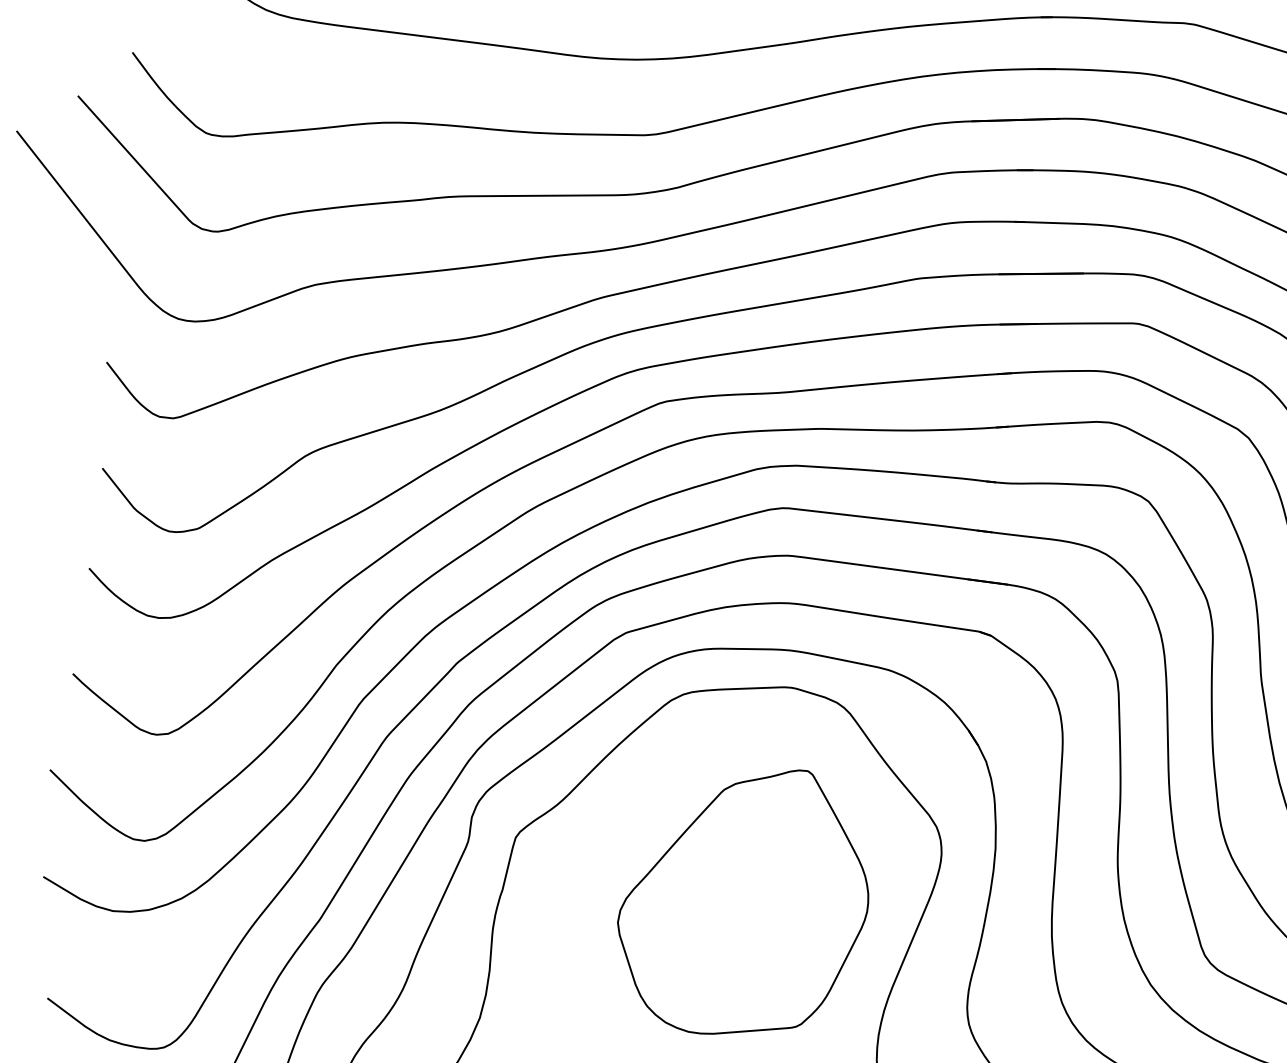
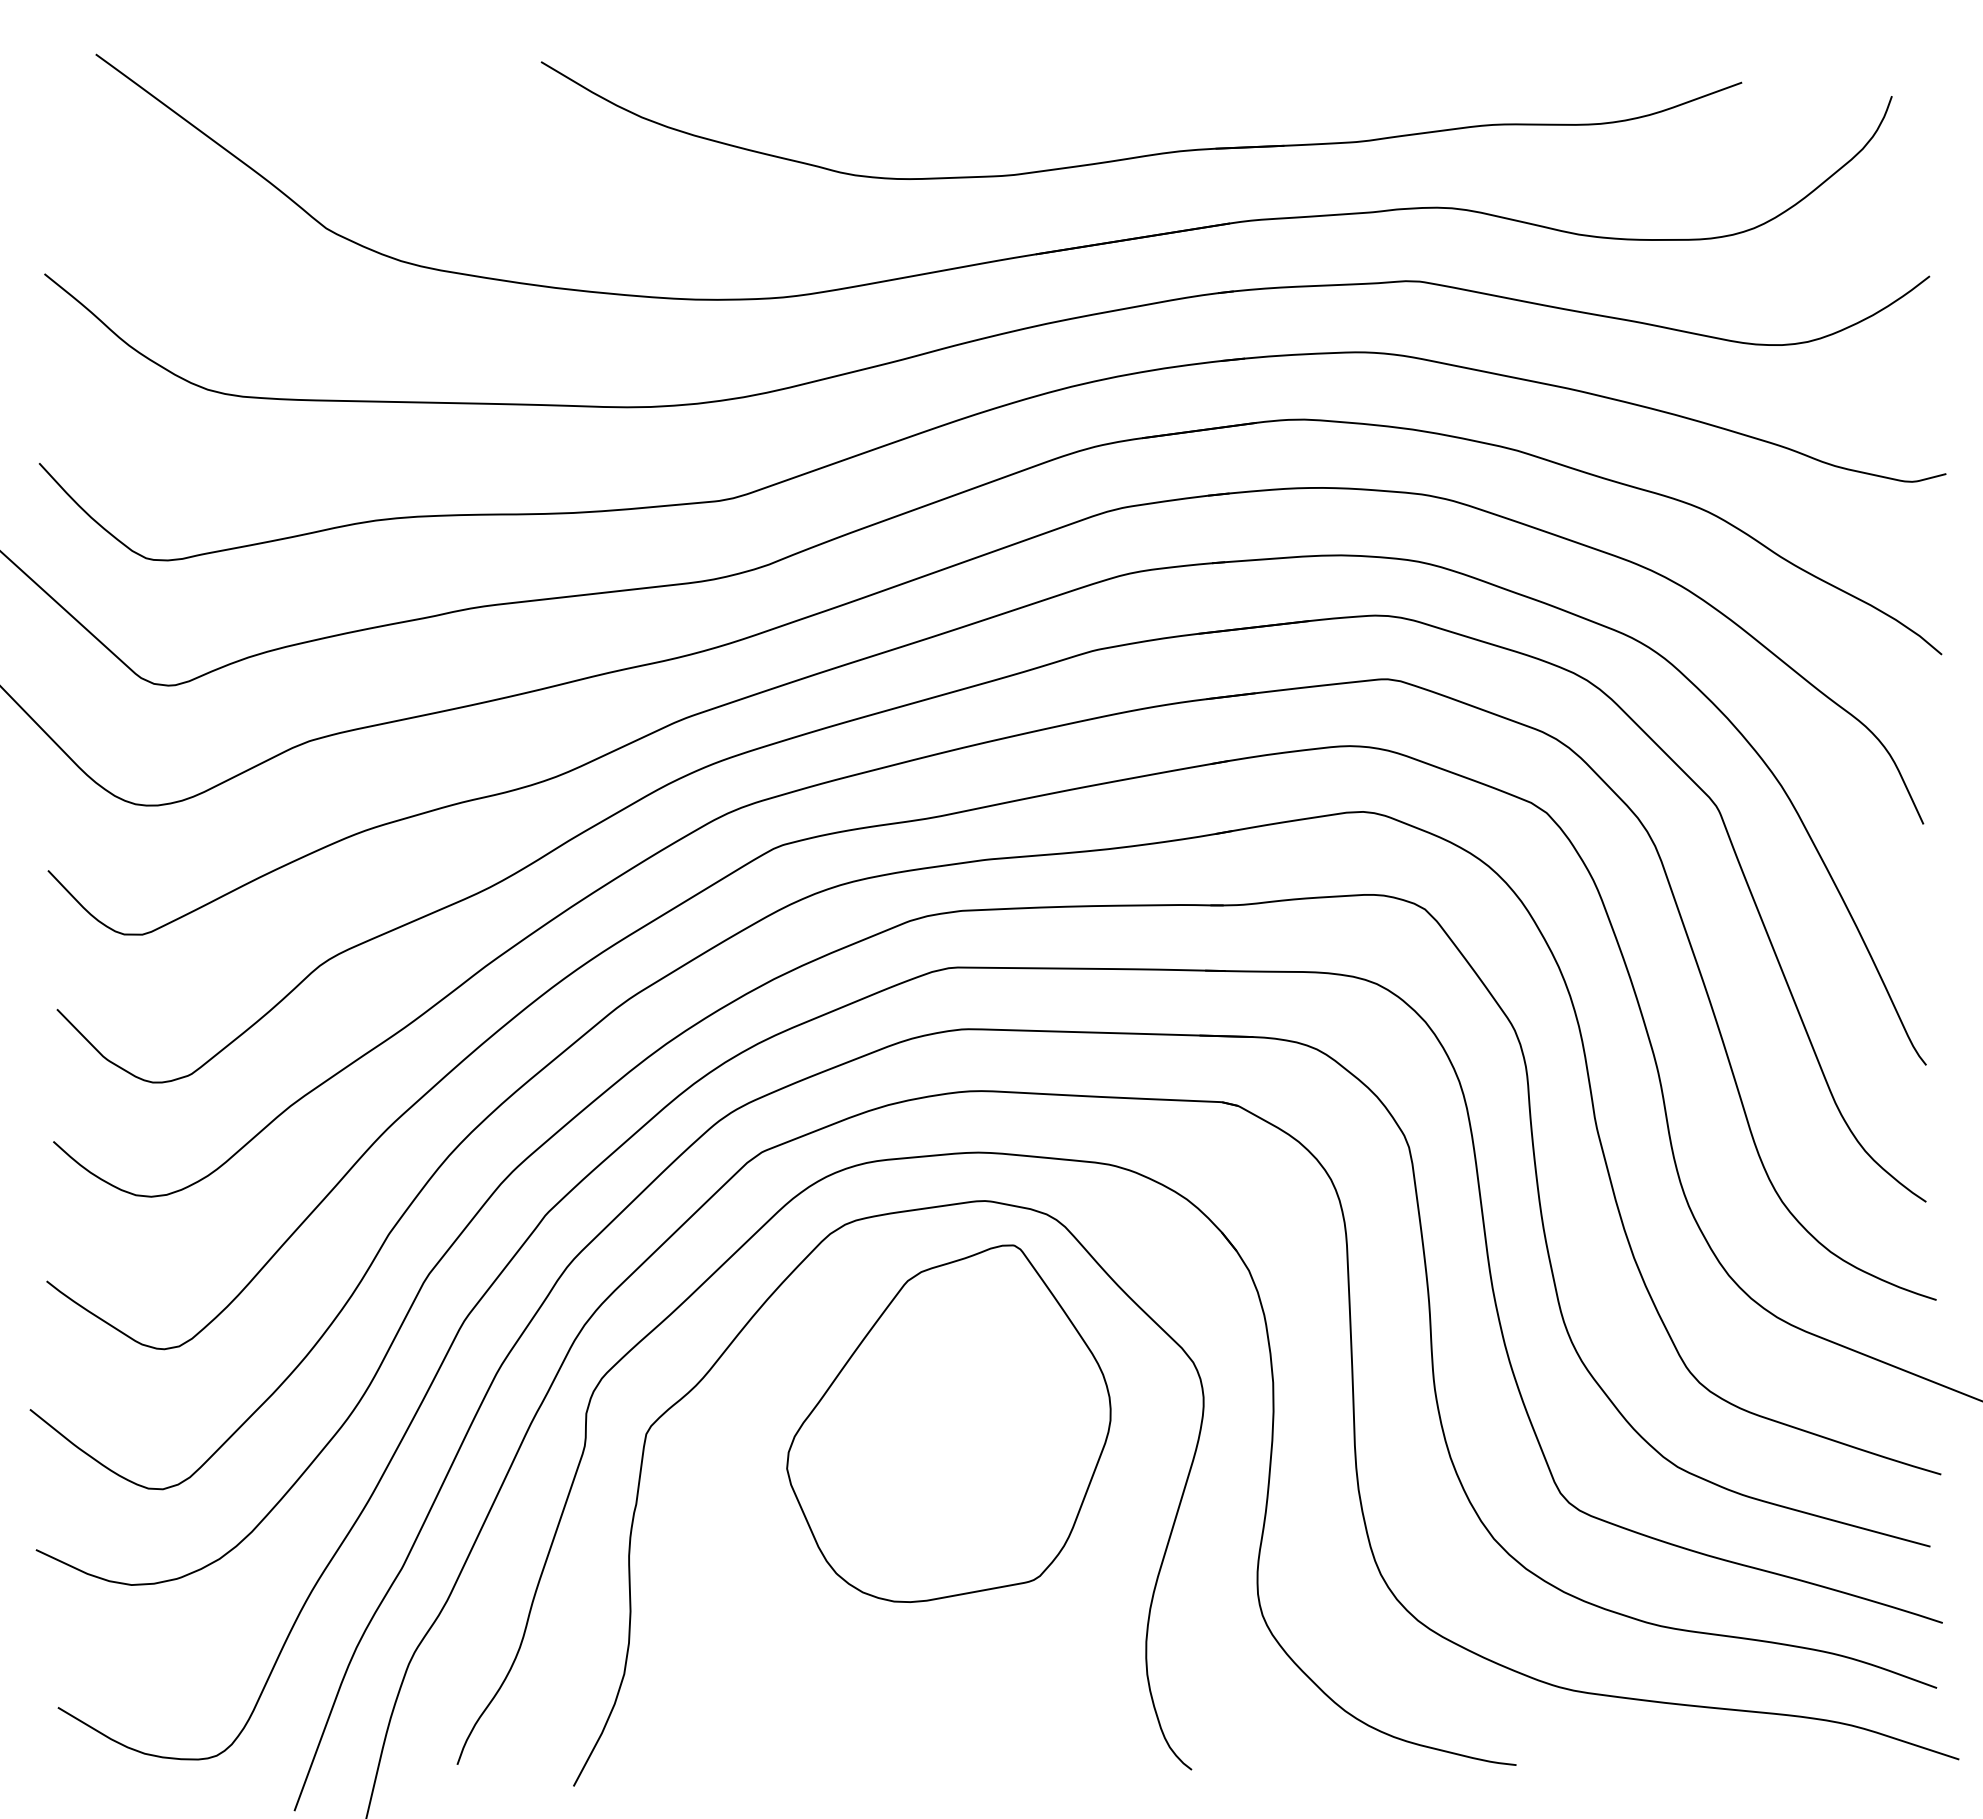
part: (744, 901) -> (948, 1423), moved

